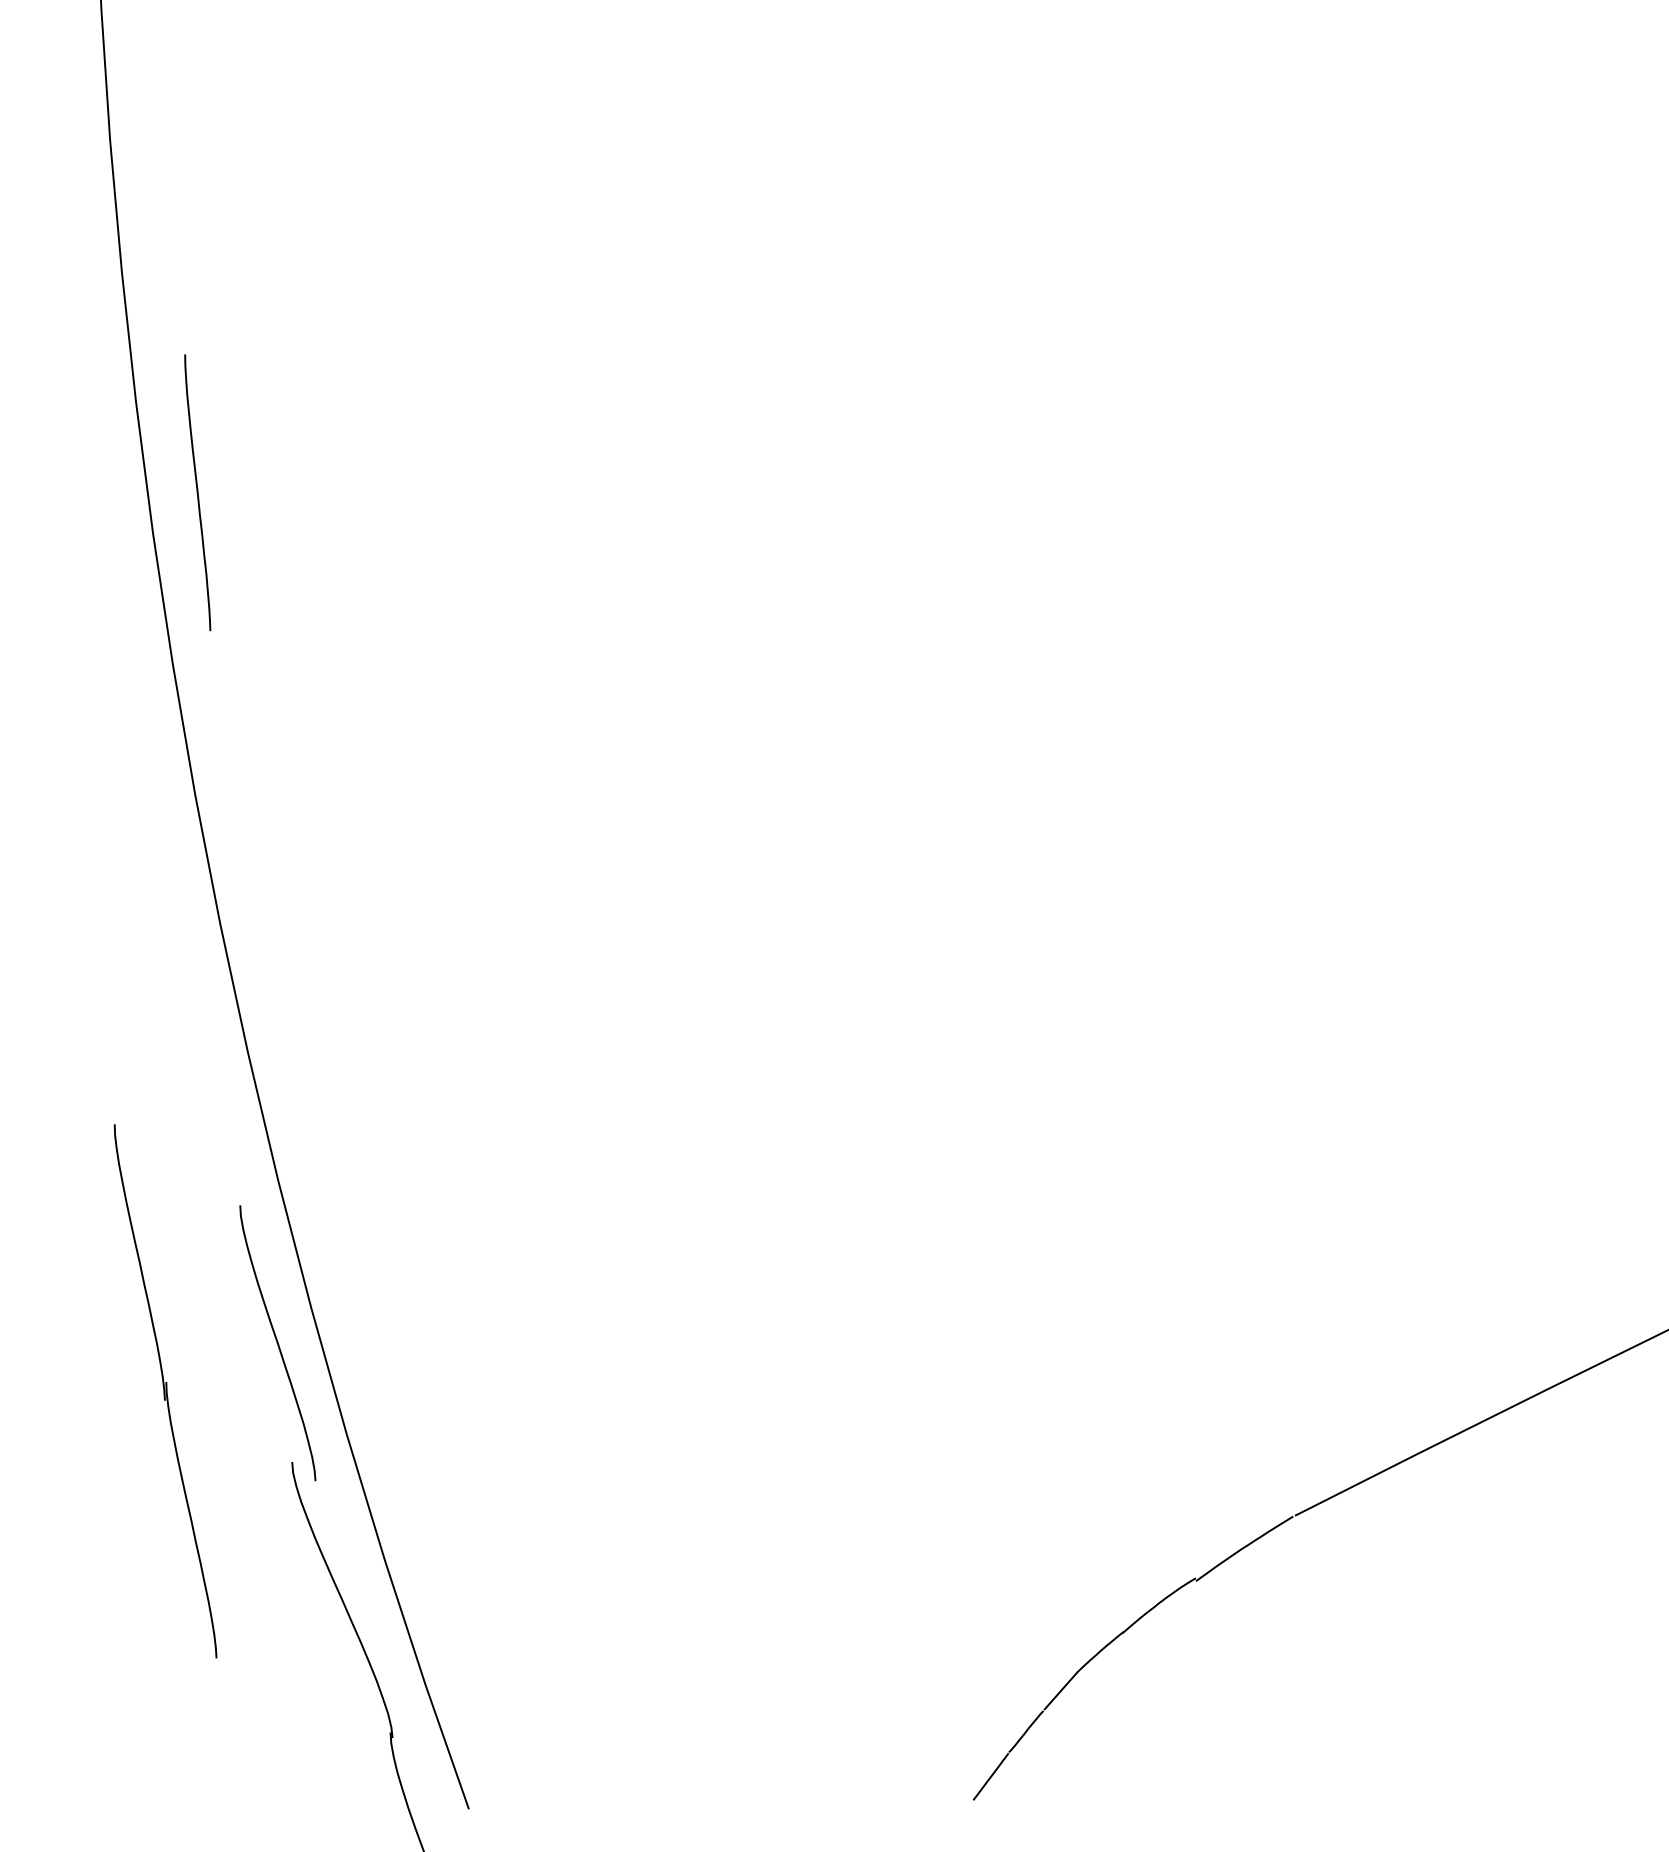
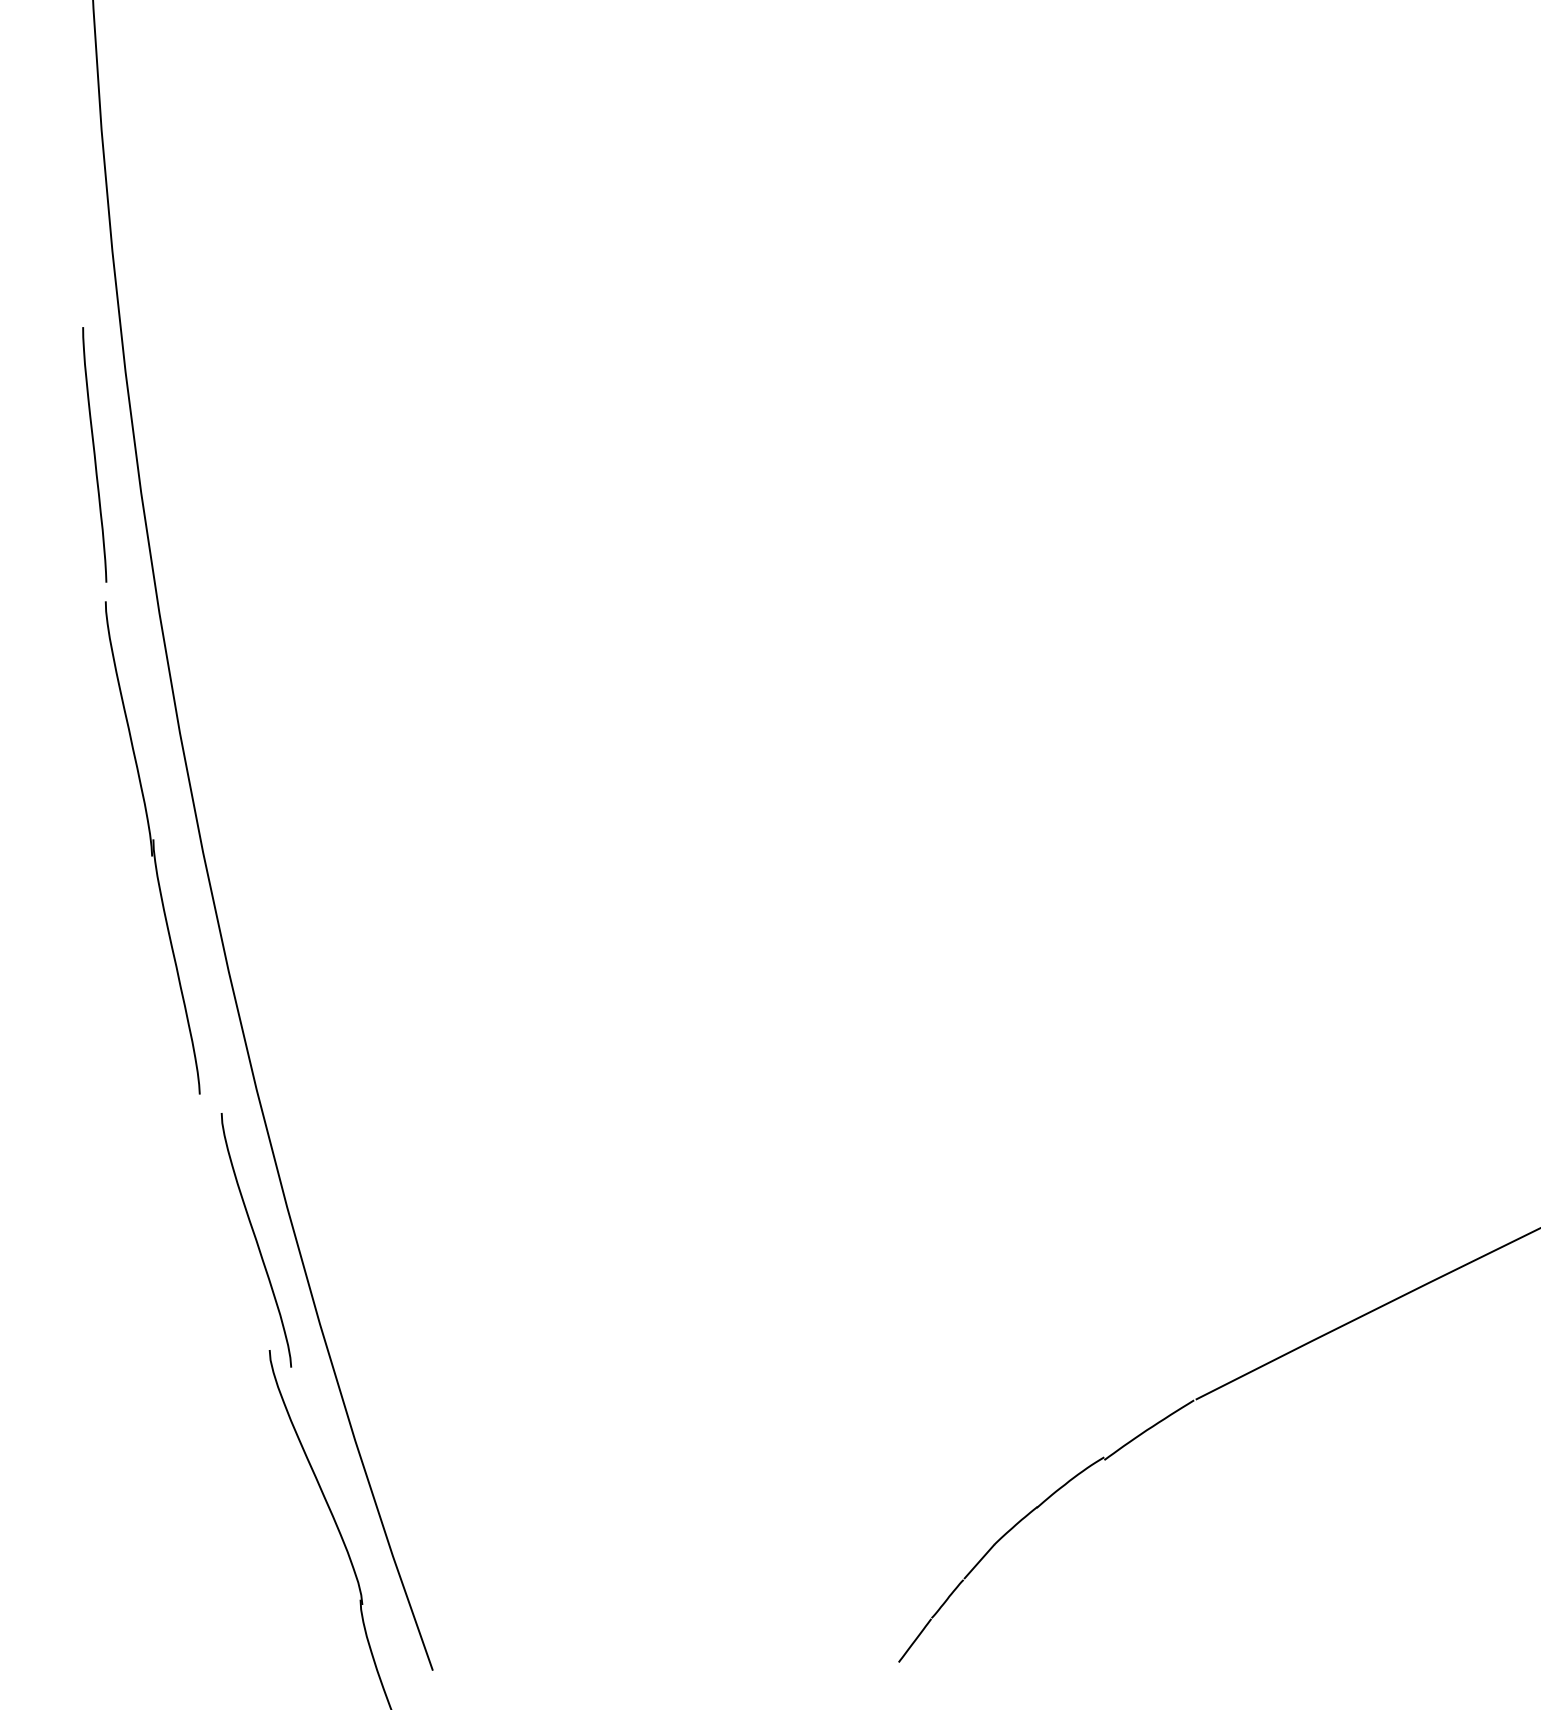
curve: (197, 492) -> (94, 454), moved
part: (165, 1391) -> (152, 848), moved

